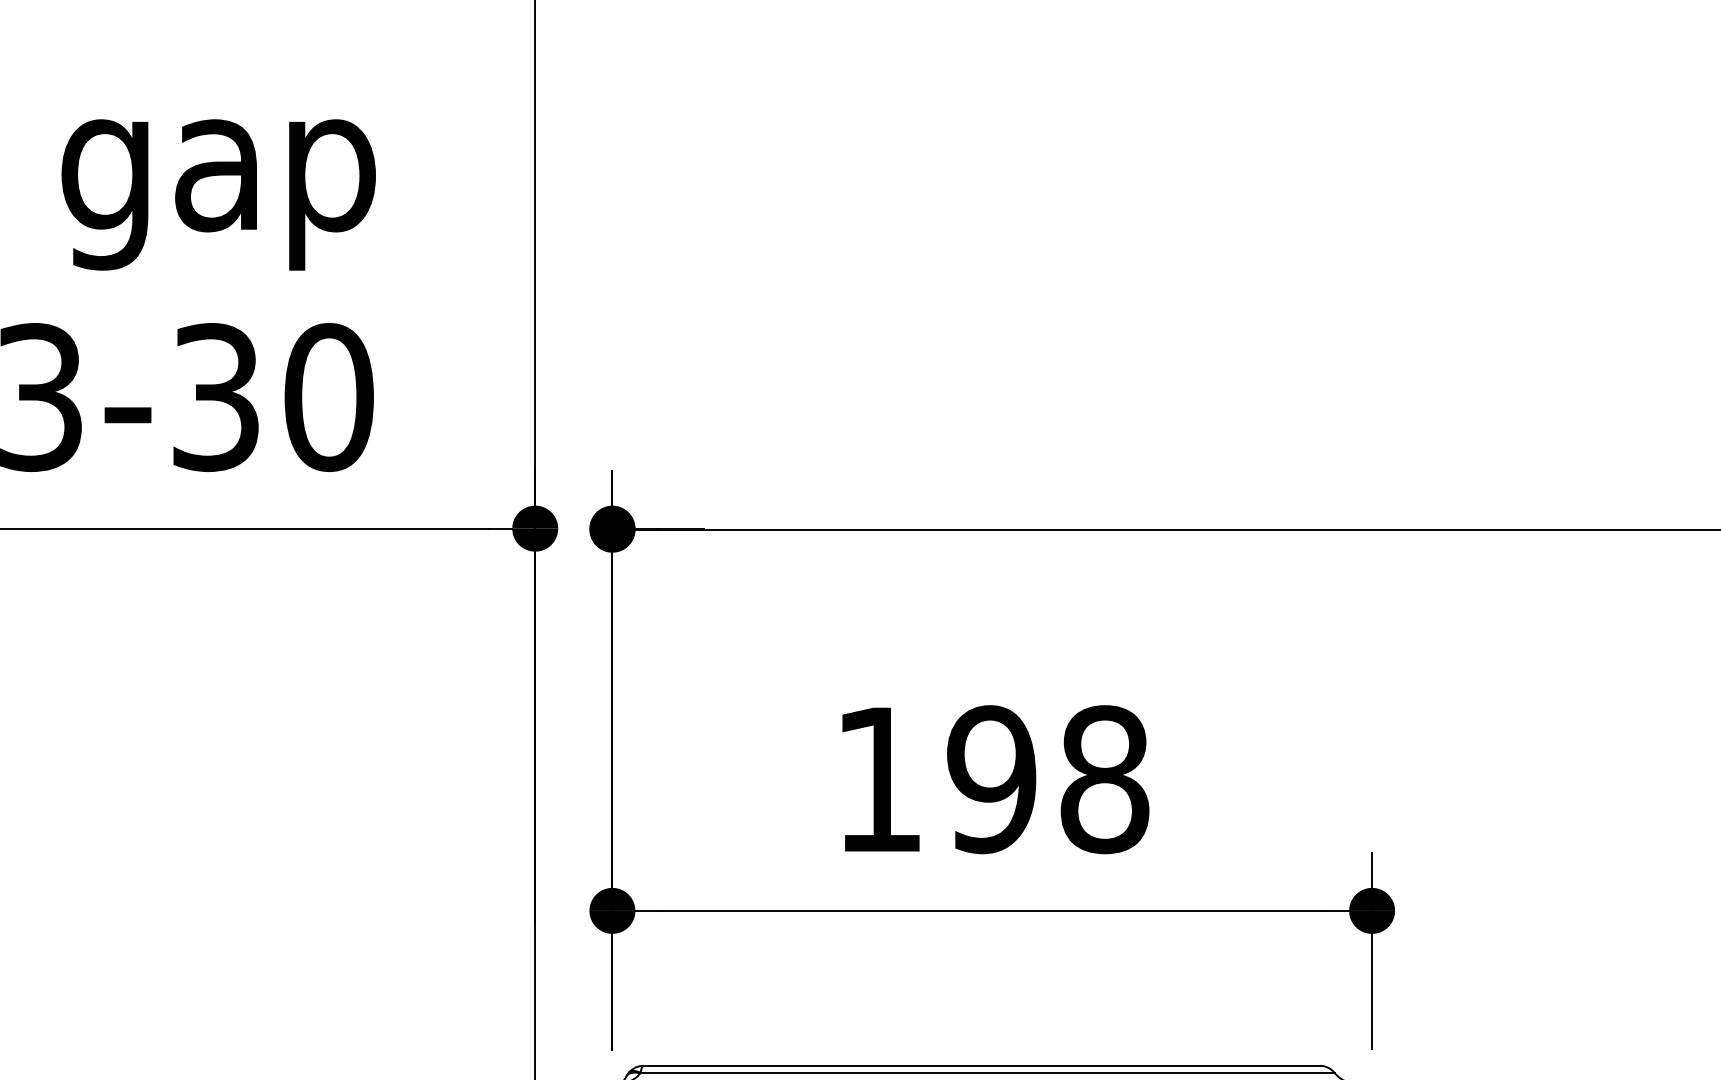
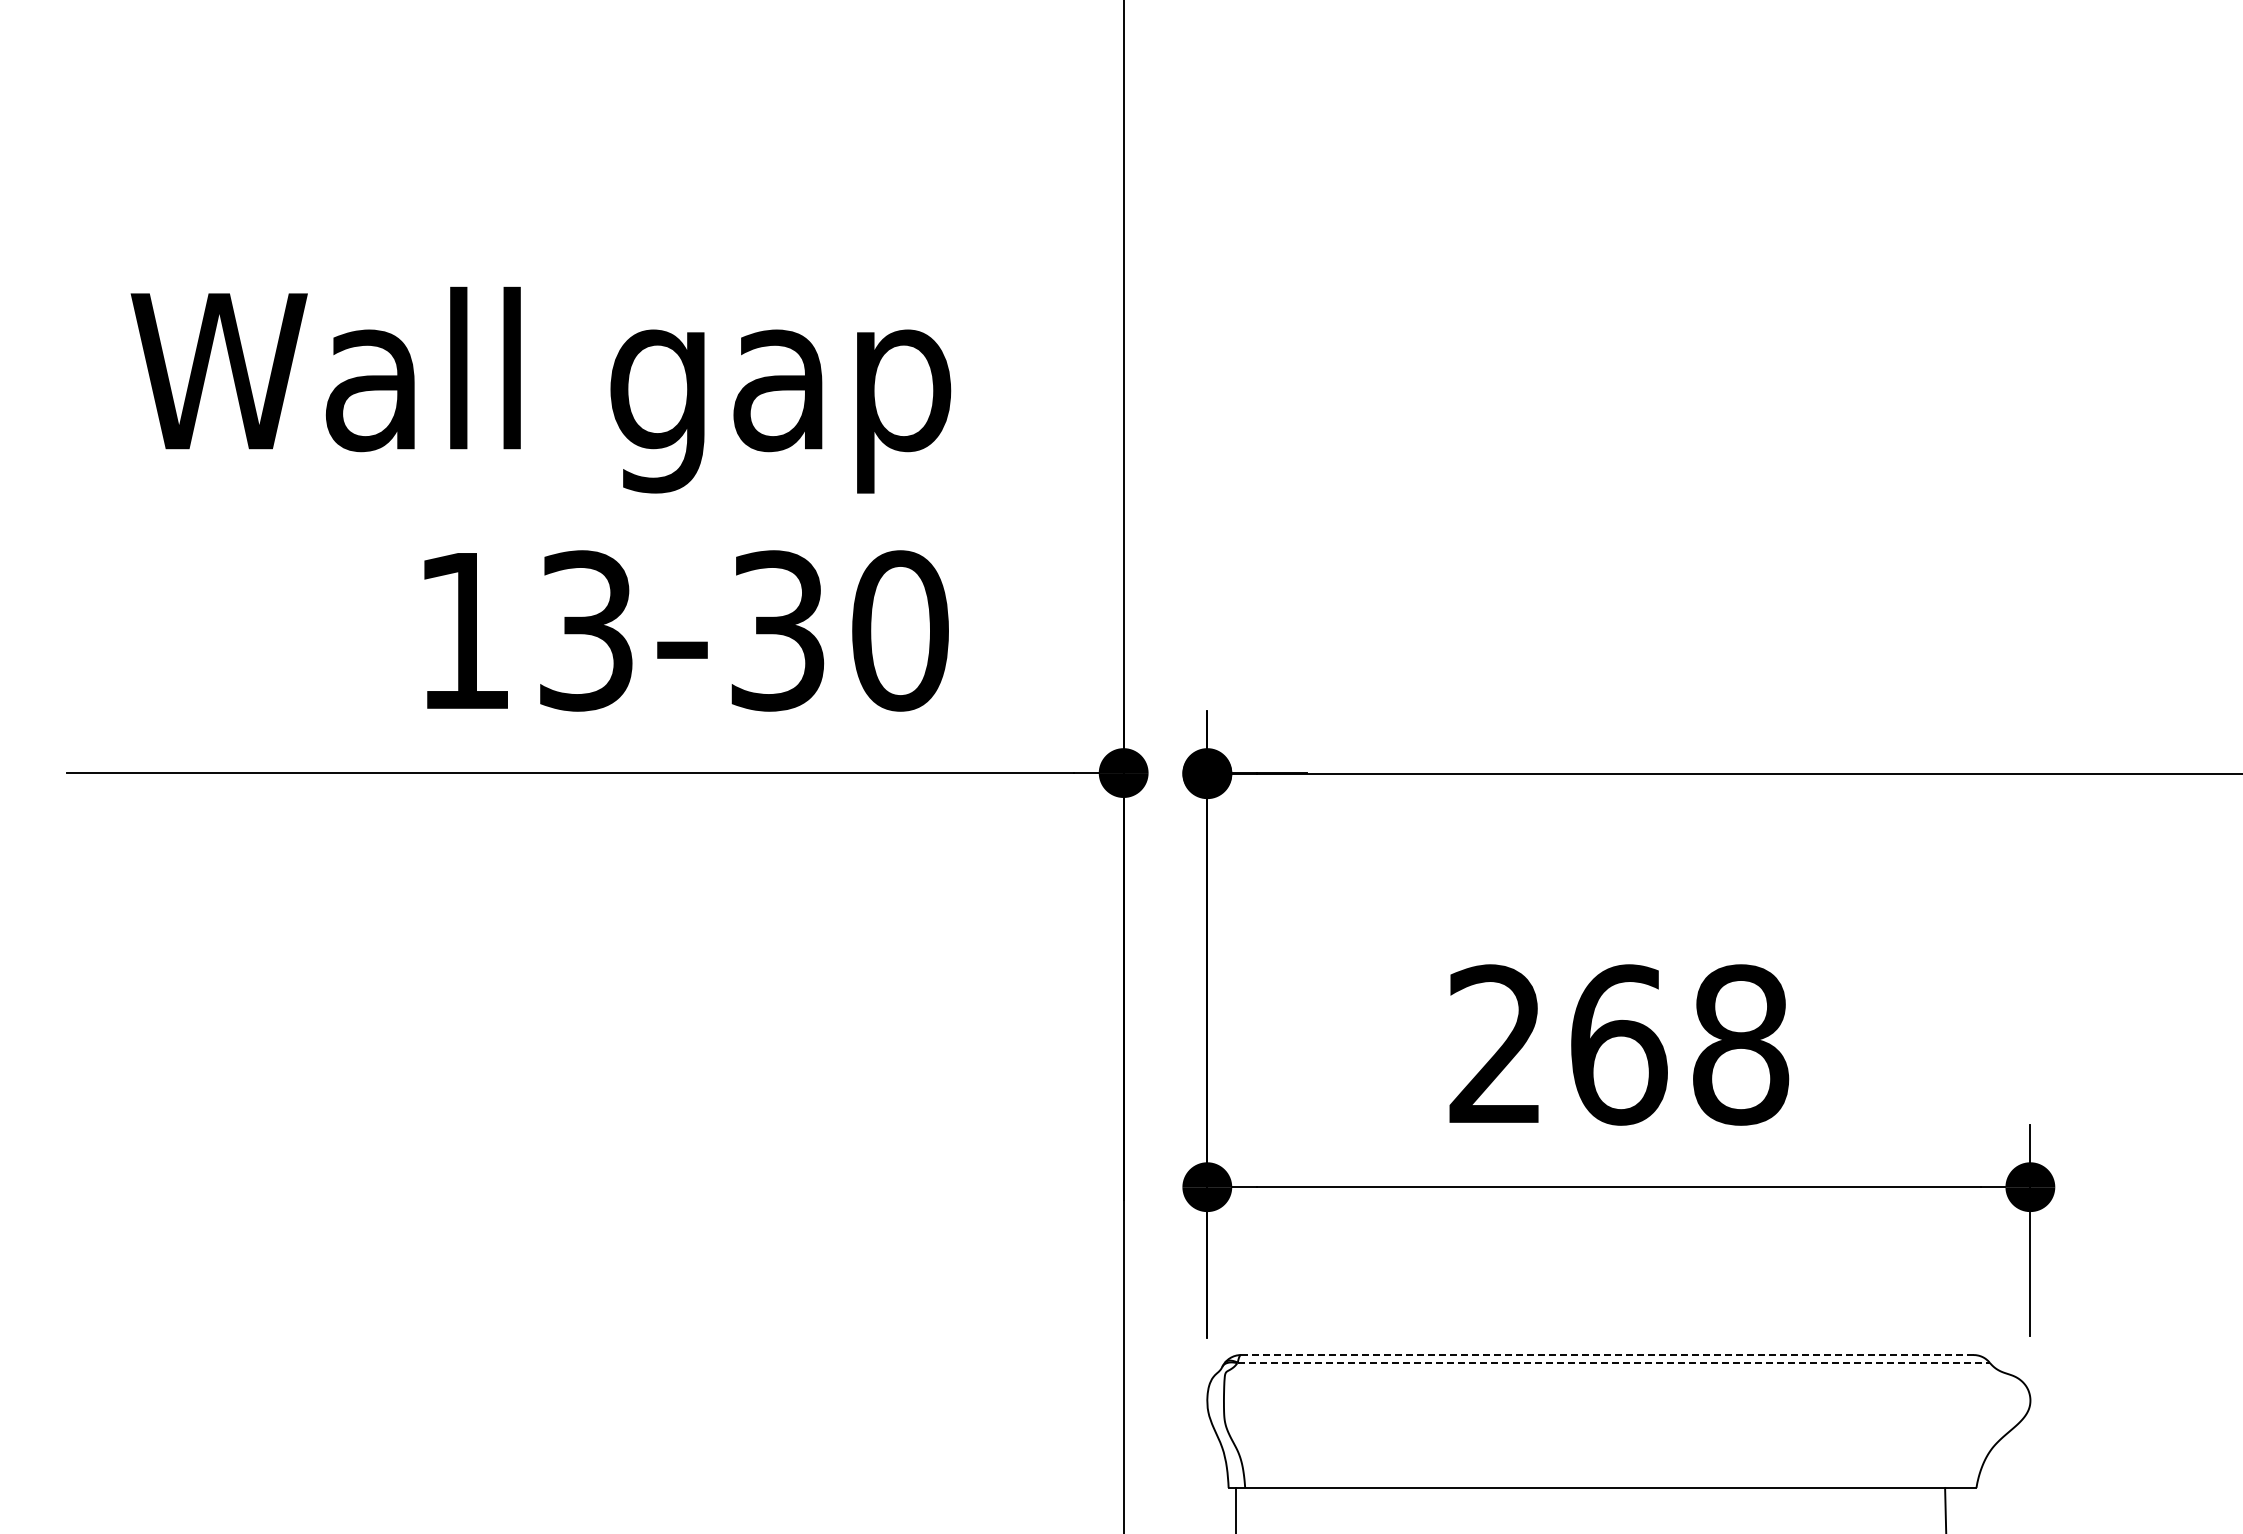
text: (936, 779) -> (1558, 1044), 198 -> 268
line: (980, 1066) -> (1606, 1355), solid -> dashed
line: (987, 1072) -> (1613, 1362), solid -> dashed

